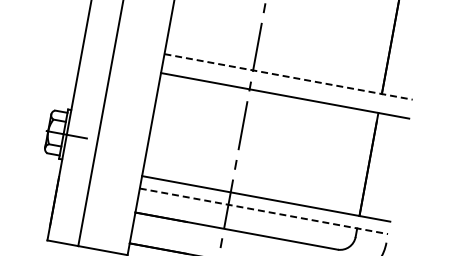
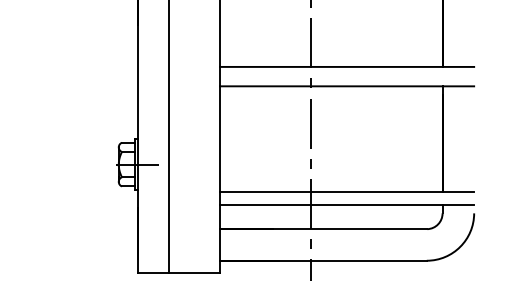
line: (289, 76) -> (347, 66), dashed -> solid
line: (264, 211) -> (347, 204), dashed -> solid

